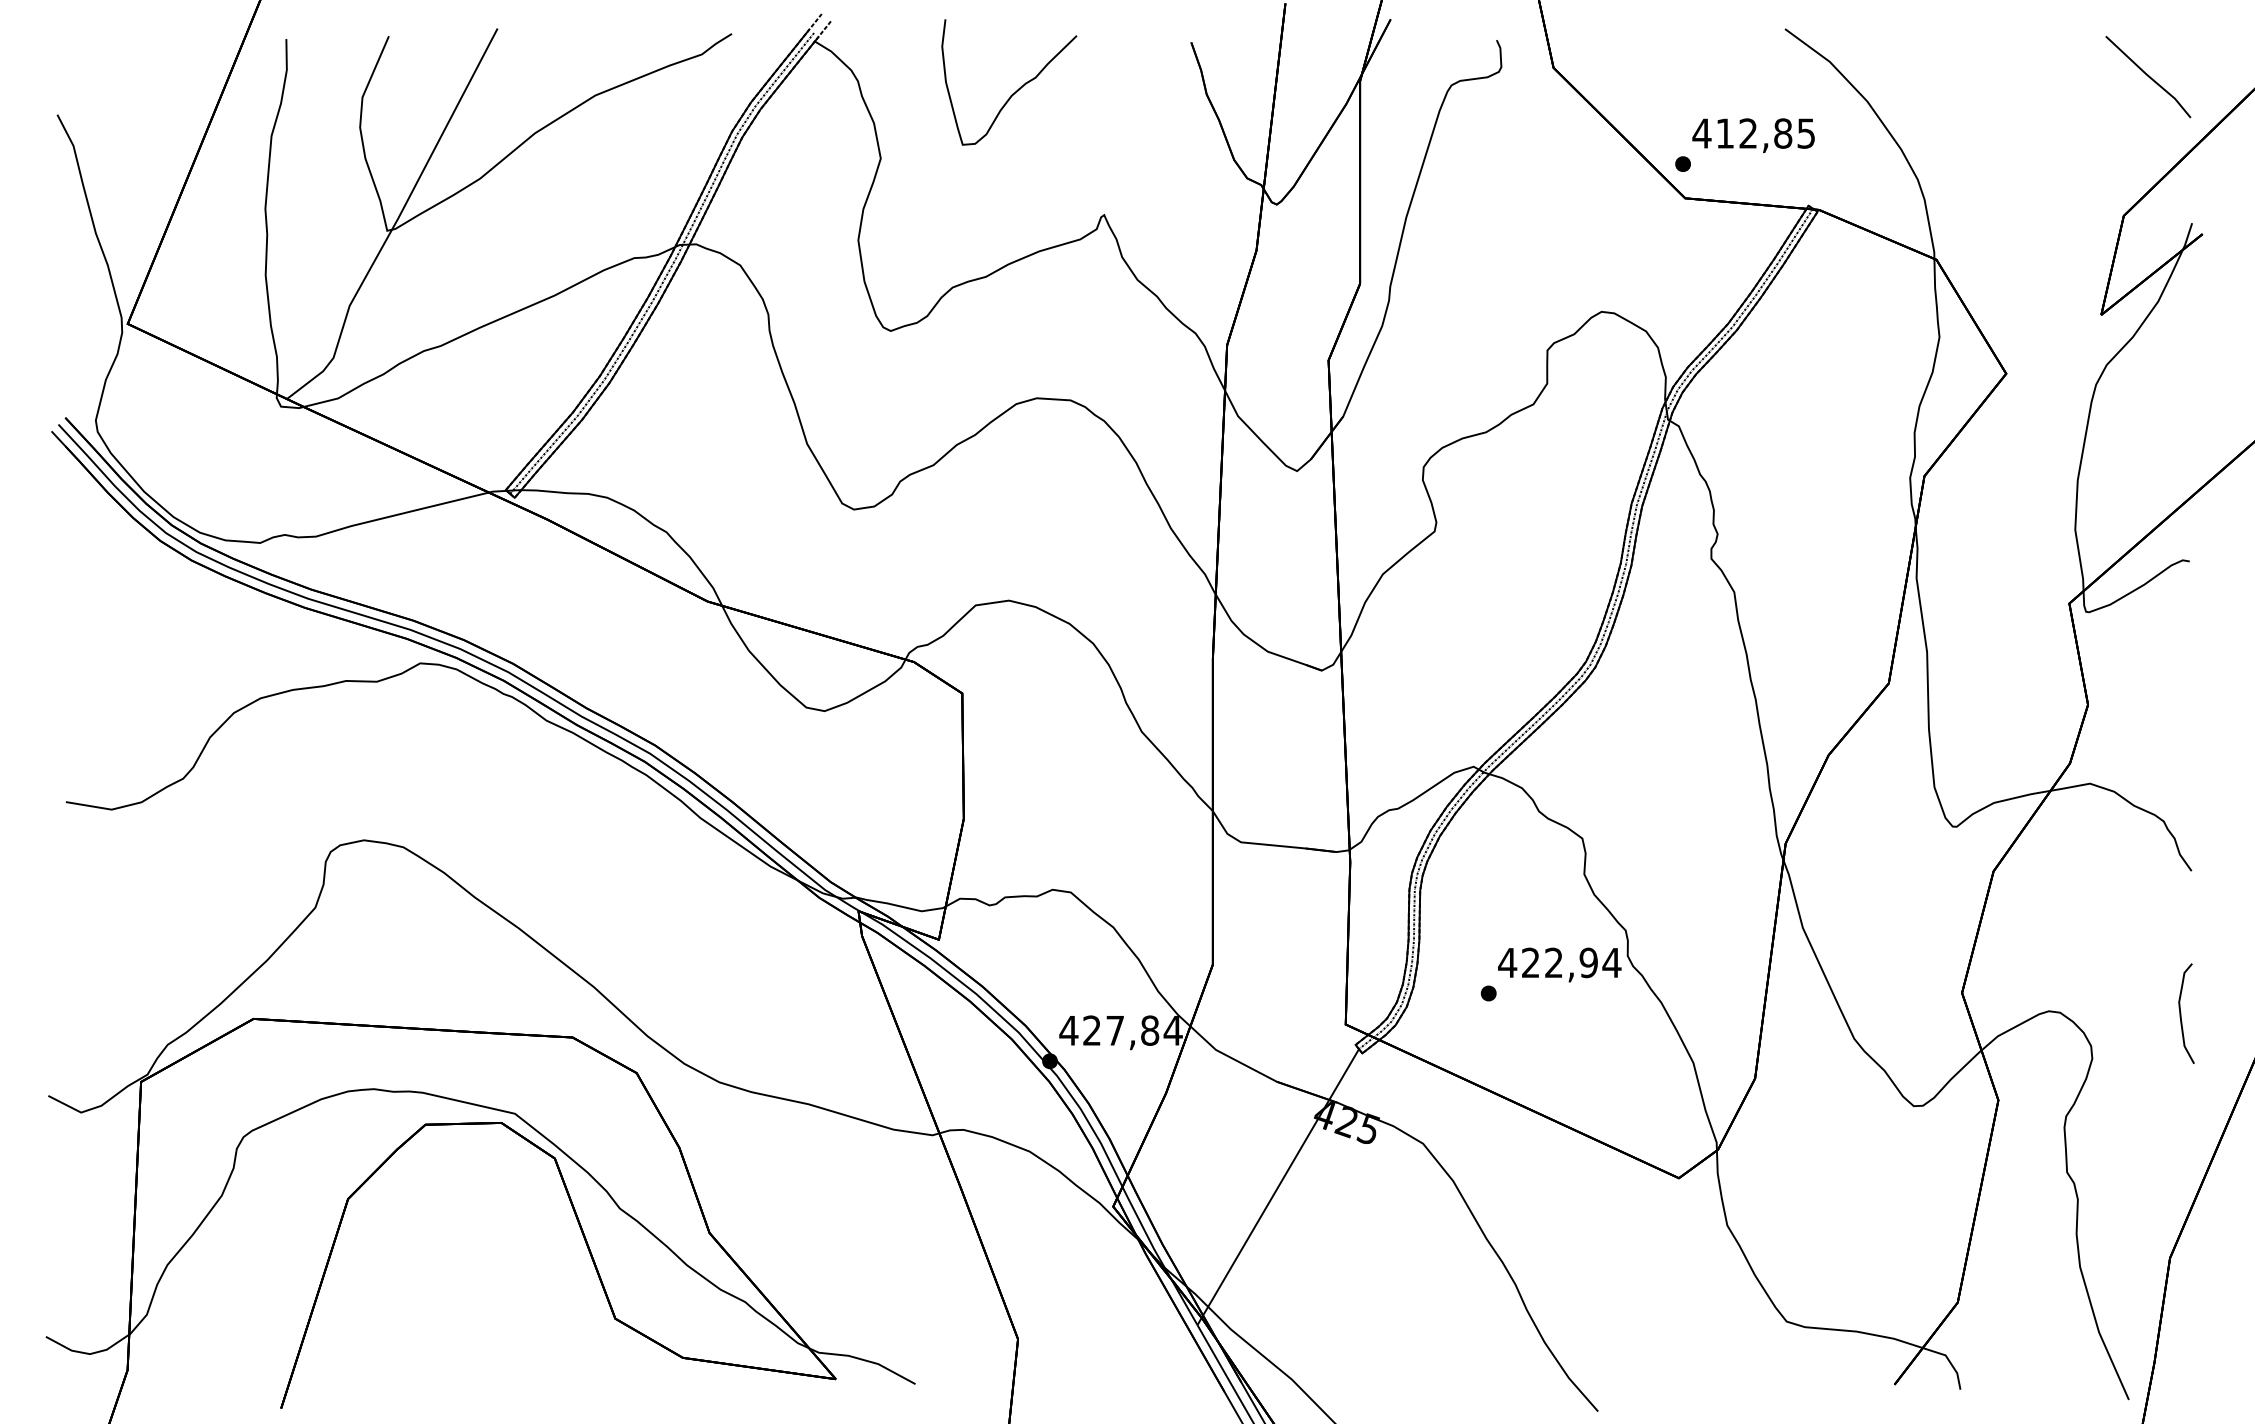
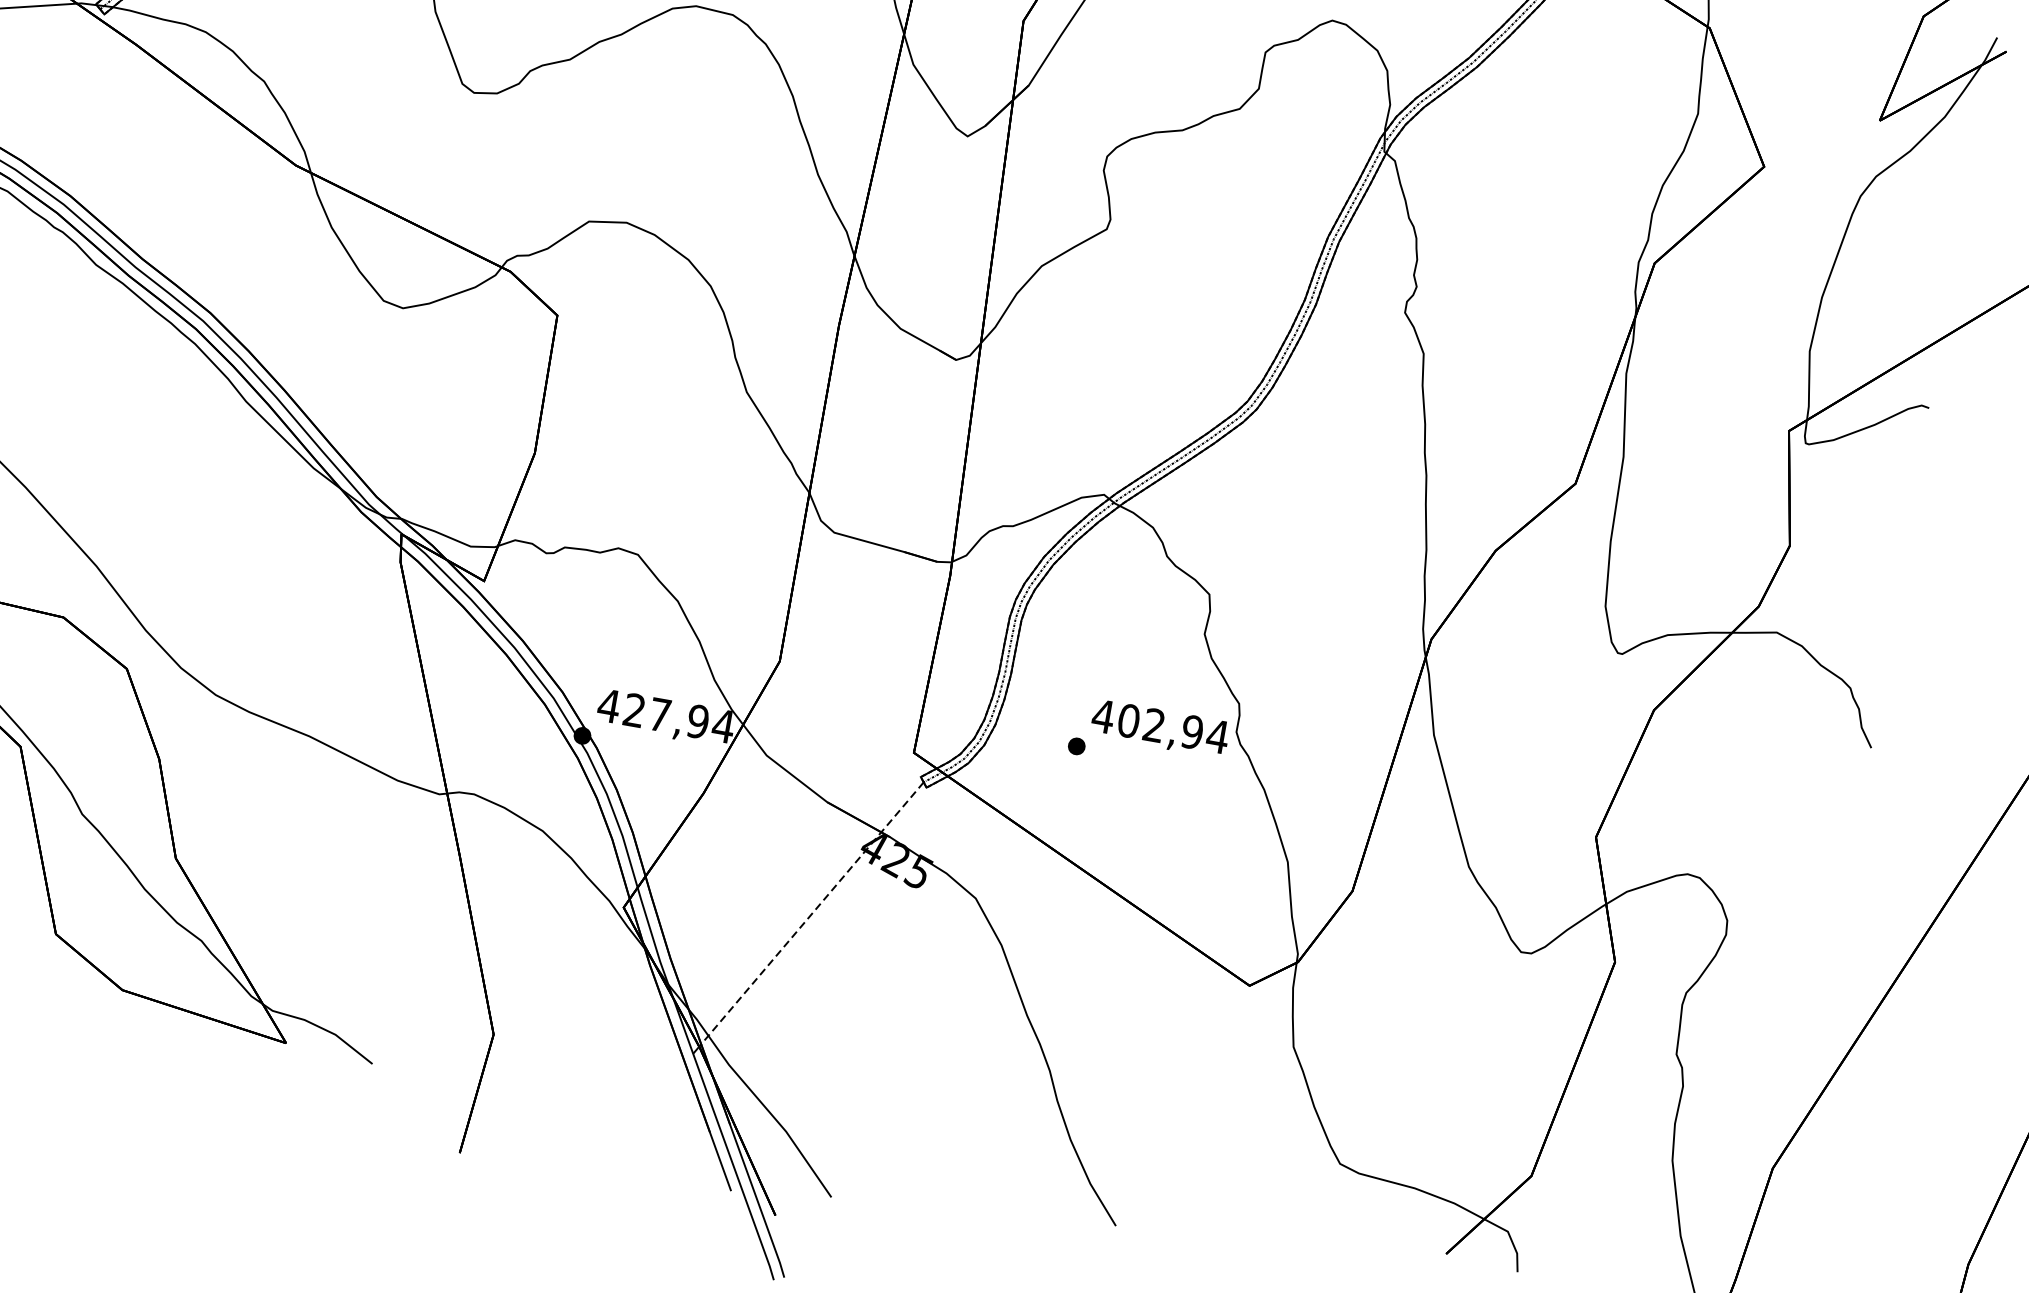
text: (1530, 962) -> (1128, 720), 422,94 -> 402,94
curve: (2181, 1013) -> (1832, 902), removed
text: (1149, 1030) -> (697, 721), 427,84 -> 427,94
line: (1280, 1182) -> (811, 913), solid -> dashed

